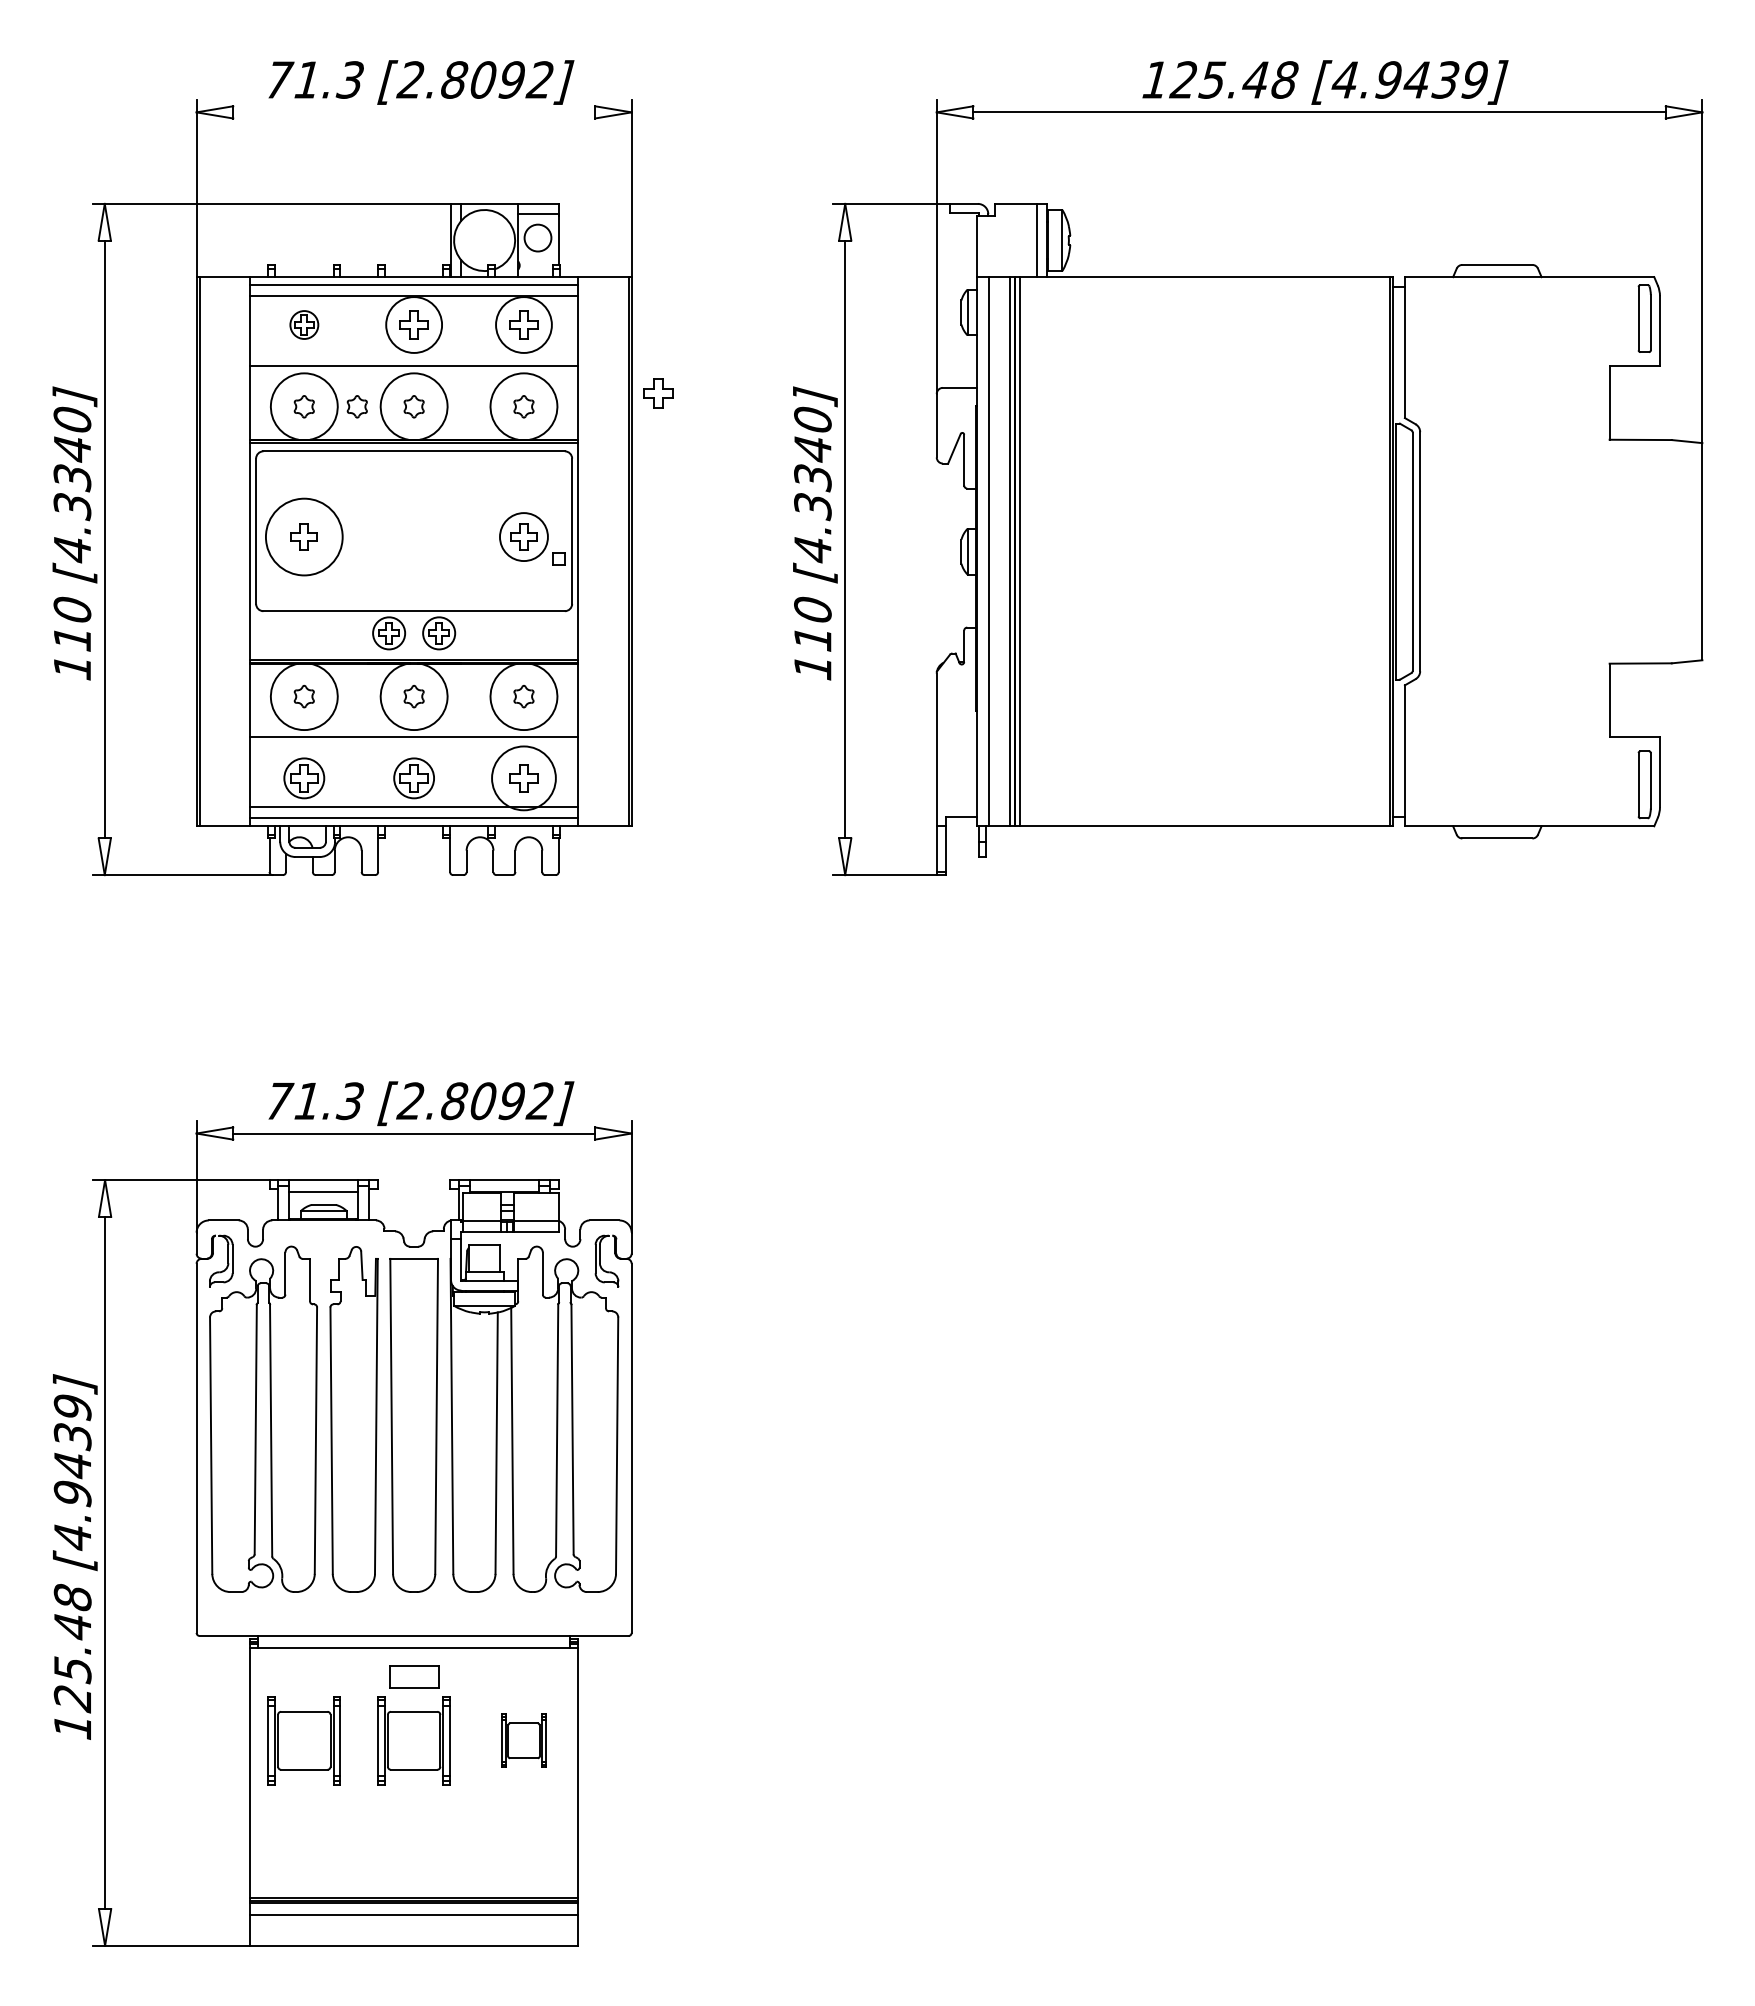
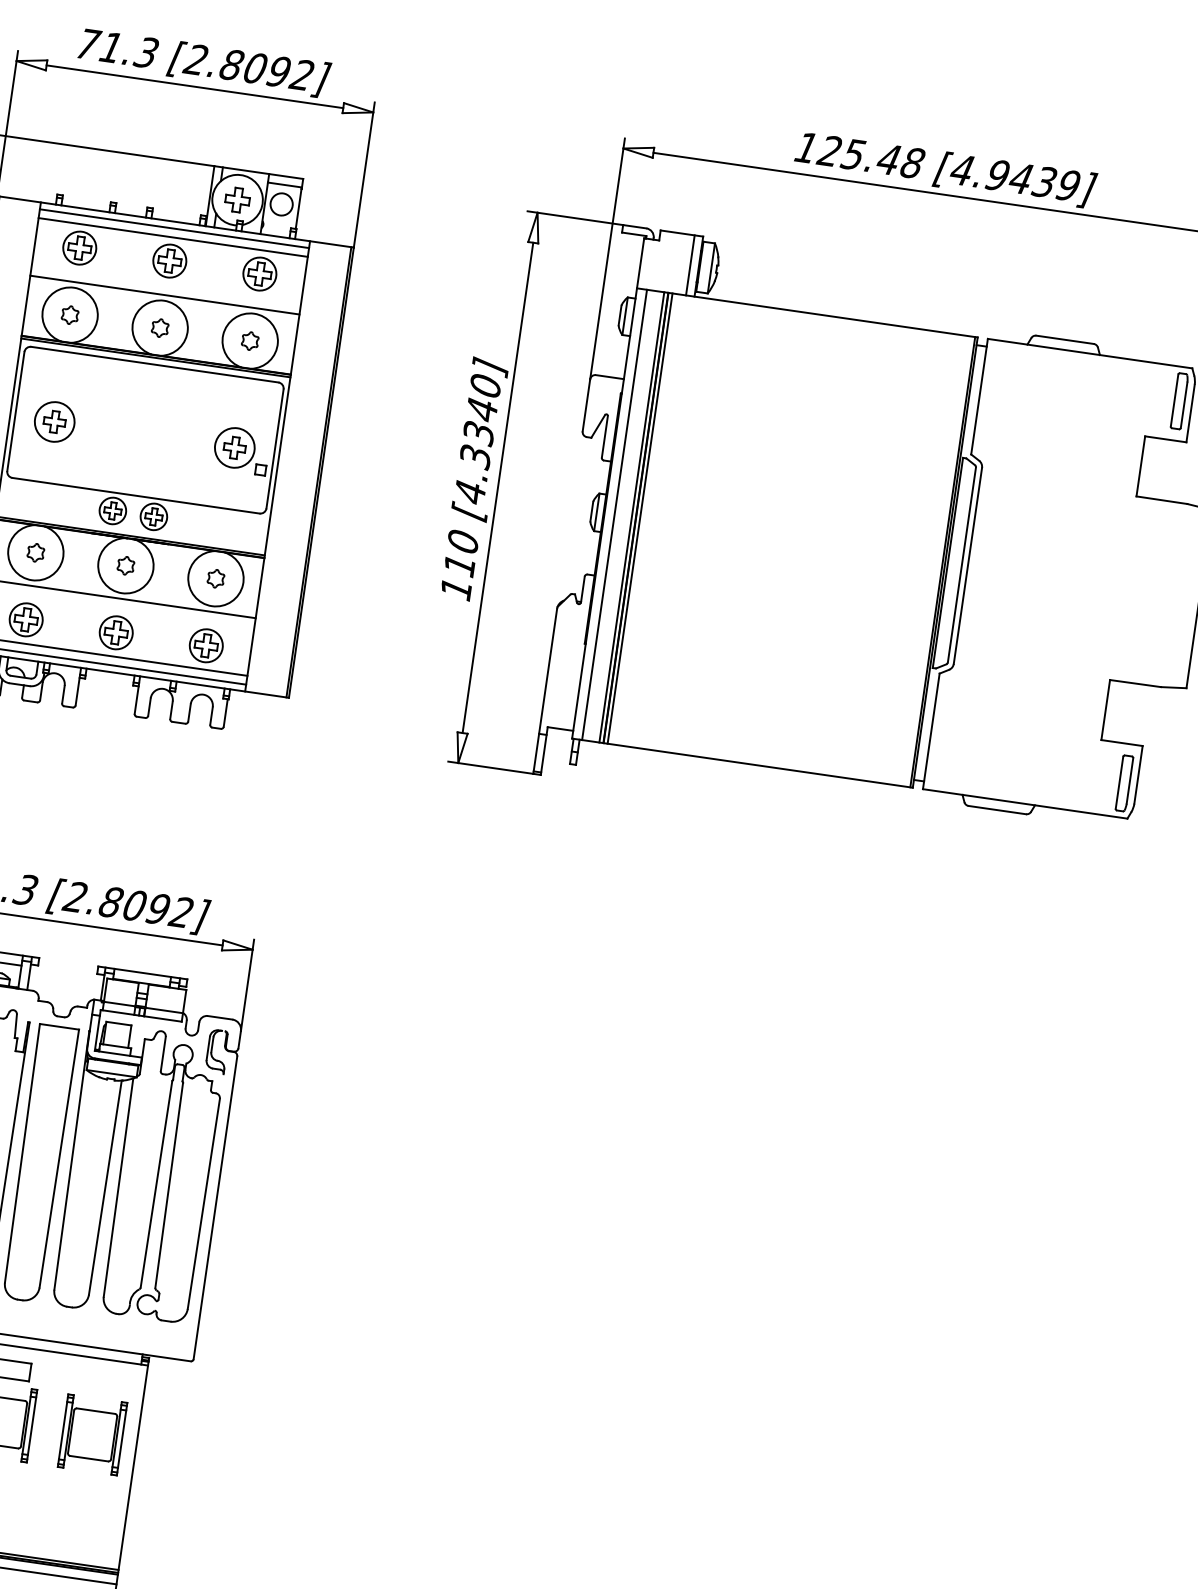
line: (414, 112) -> (195, 86), added
part: (304, 324) -> (79, 247), size x1.43
circle: (414, 324) -> (170, 260), size x0.71
circle: (523, 324) -> (259, 273), size x0.71
part: (658, 393) -> (237, 200), moved
part: (356, 406) -> (112, 321), removed
circle: (304, 537) -> (54, 422), size x0.62
circle: (523, 778) -> (205, 645), size x0.62
part: (523, 1740) -> (92, 1434), size x1.67

